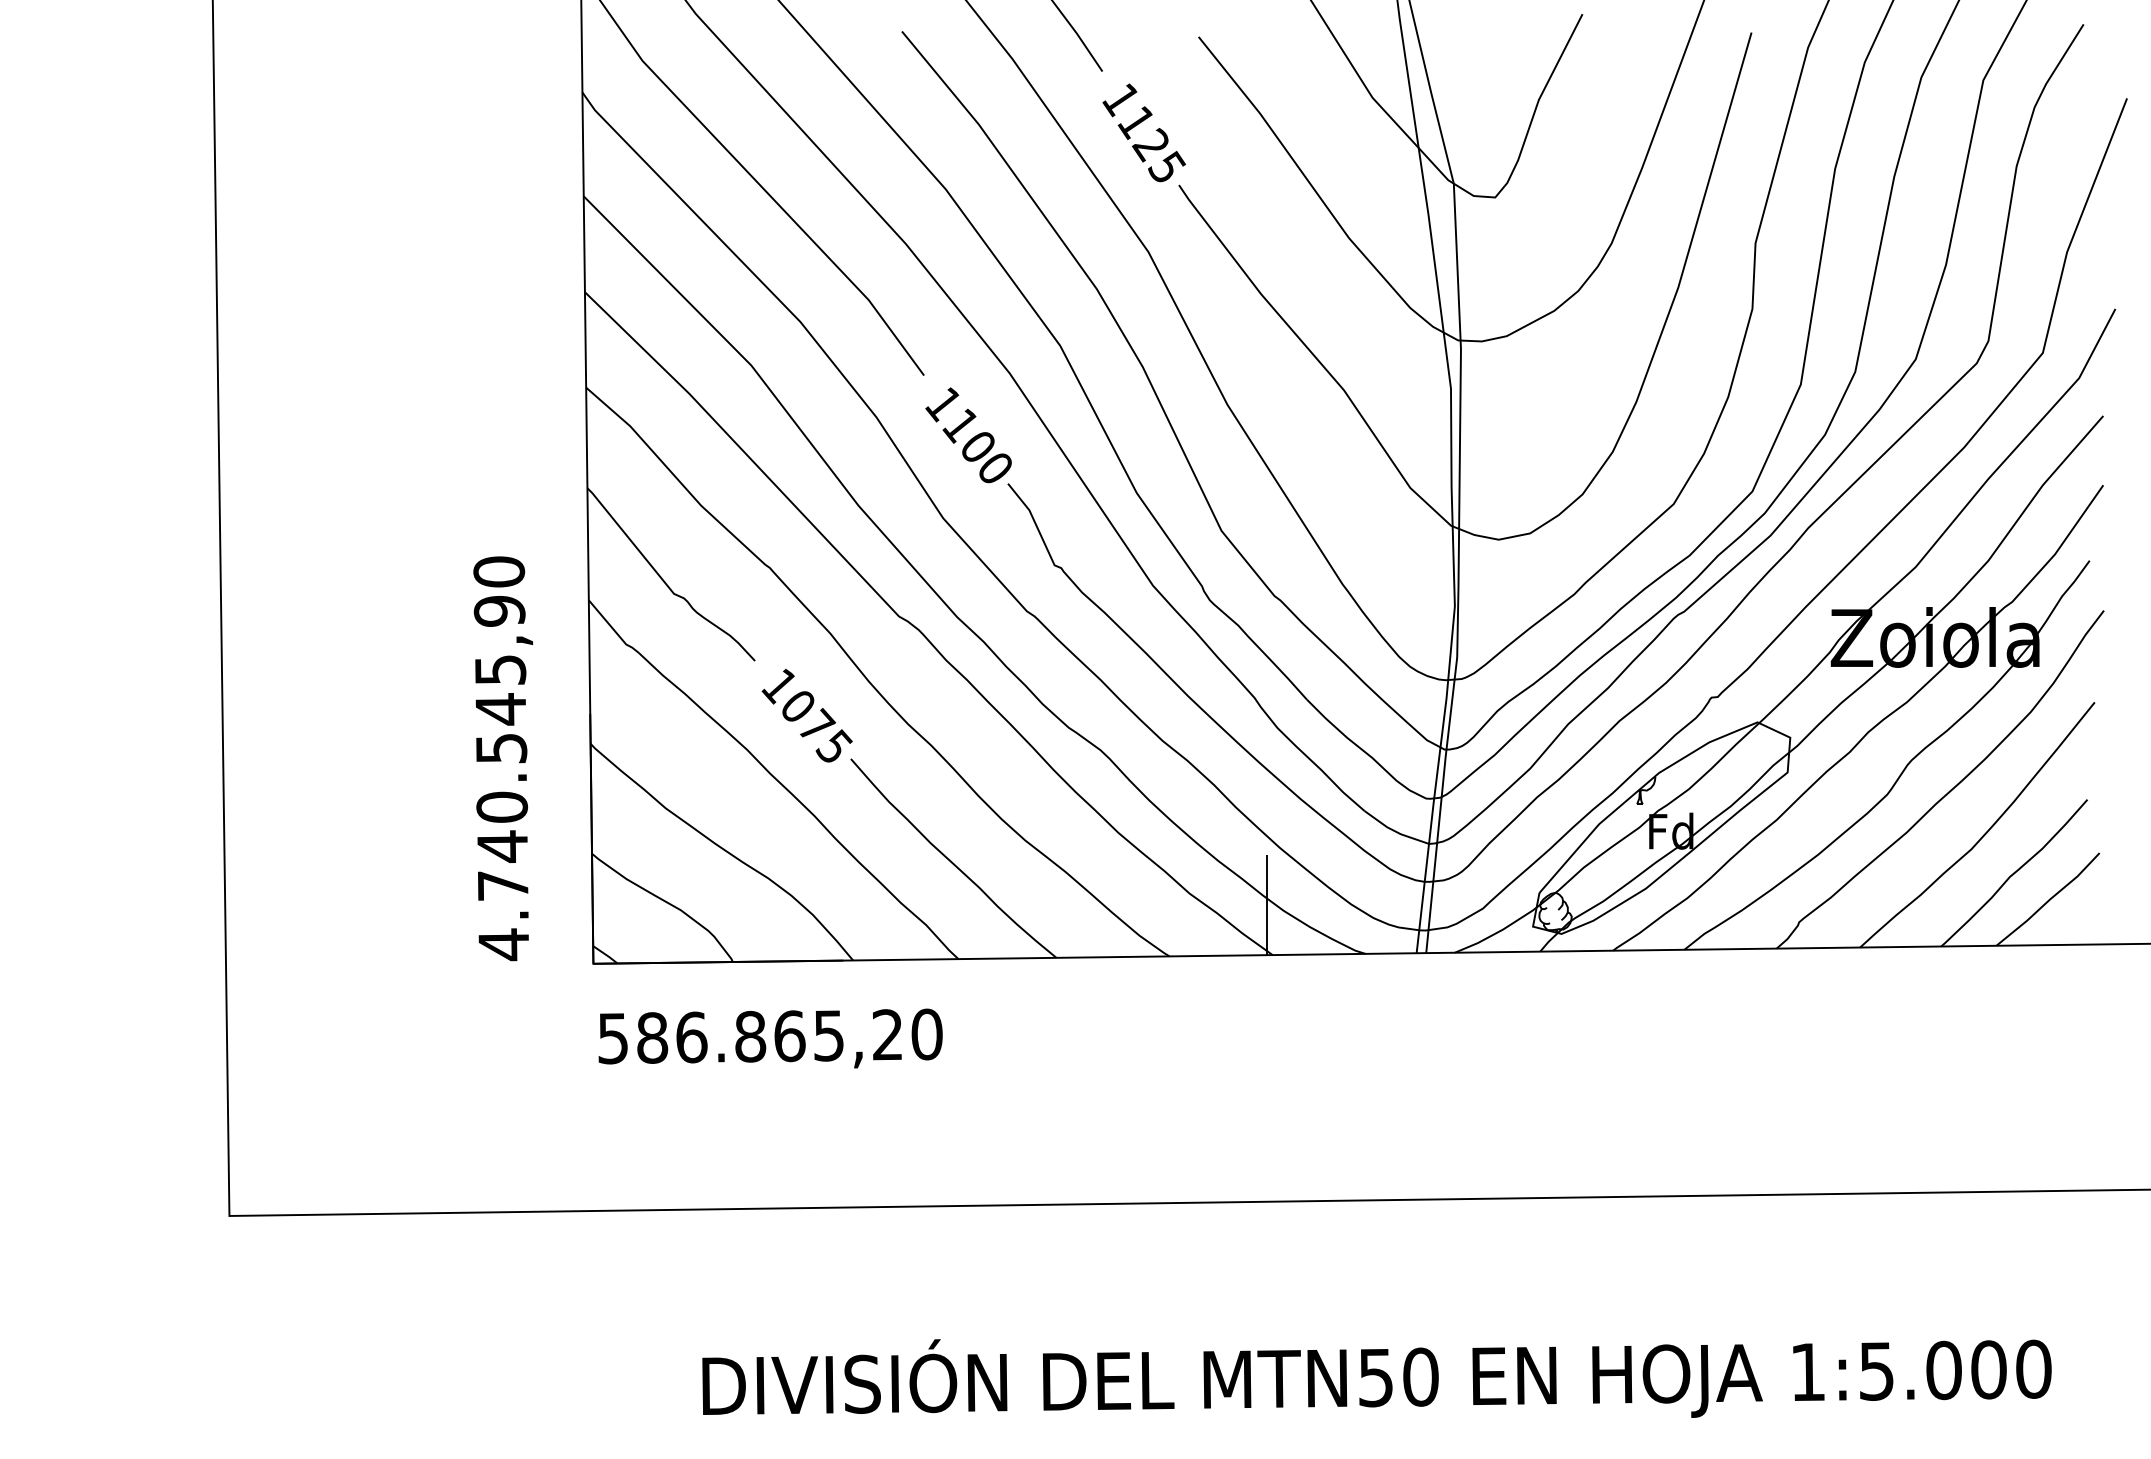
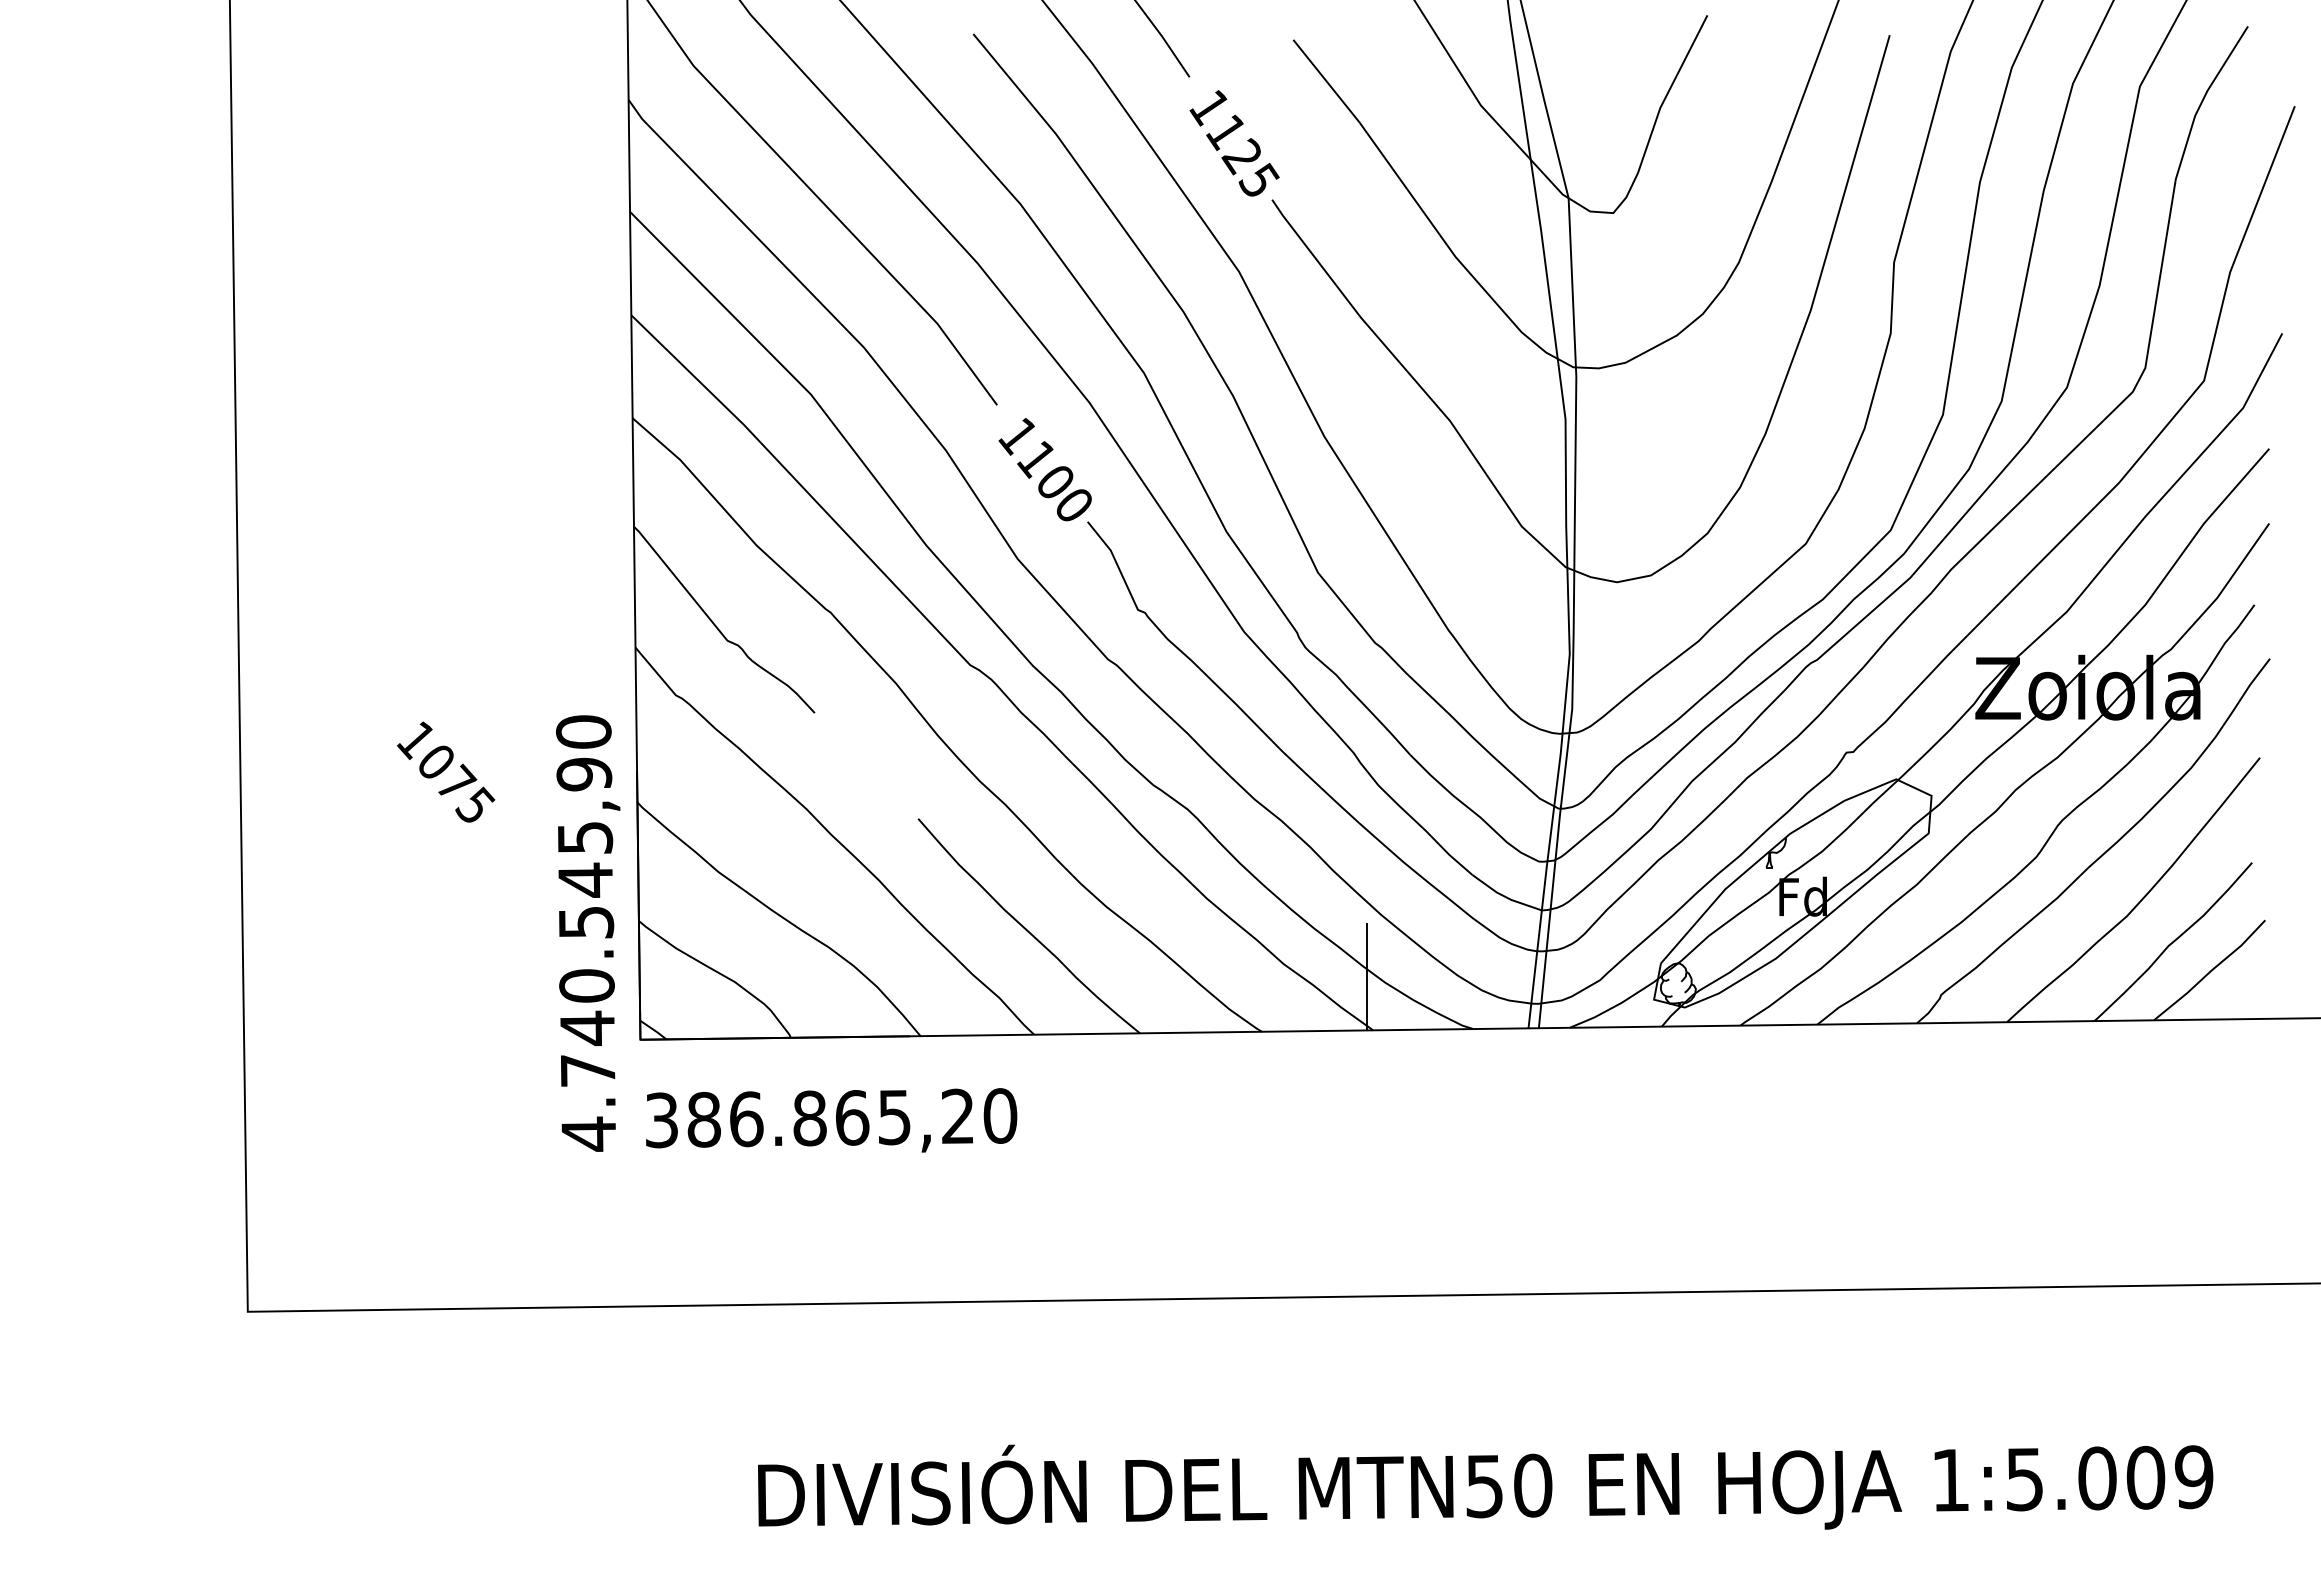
text: (807, 715) -> (446, 771), moved
text: (503, 758) -> (588, 933), moved
text: (612, 1037) -> (661, 1119), 586.865,20 -> 386.865,20
text: (2034, 1369) -> (2194, 1477), 1:5.000 -> 1:5.009

